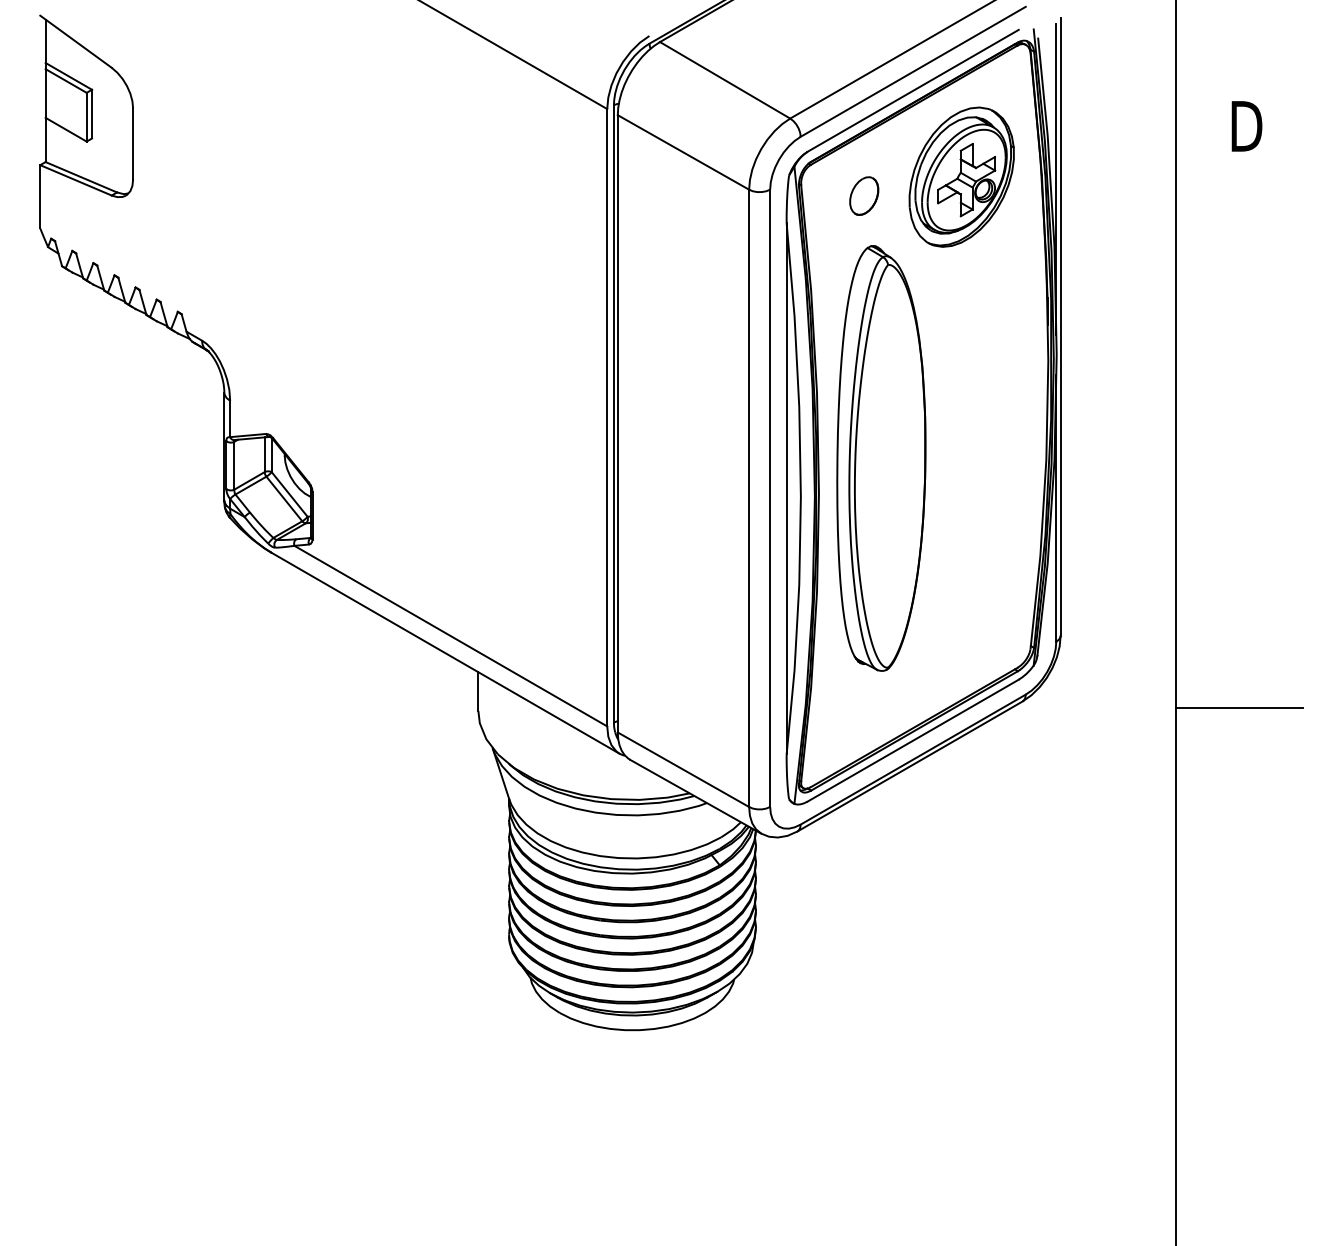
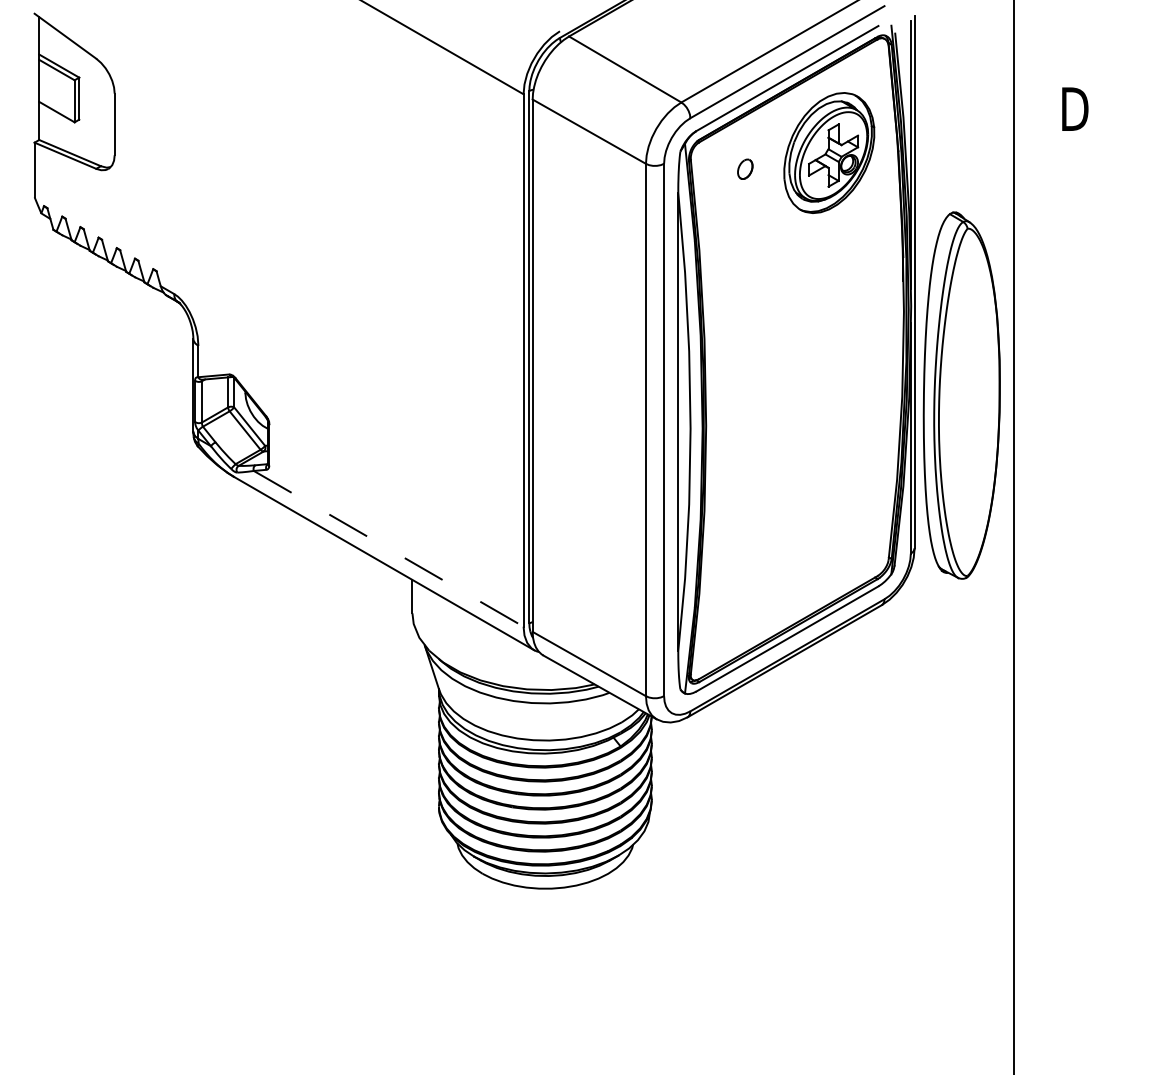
part: (864, 195) -> (745, 168), size x0.6
part: (881, 458) -> (961, 395), moved
line: (450, 636) -> (388, 549), solid -> dashed
line: (1239, 707) -> (1068, 610), removed

